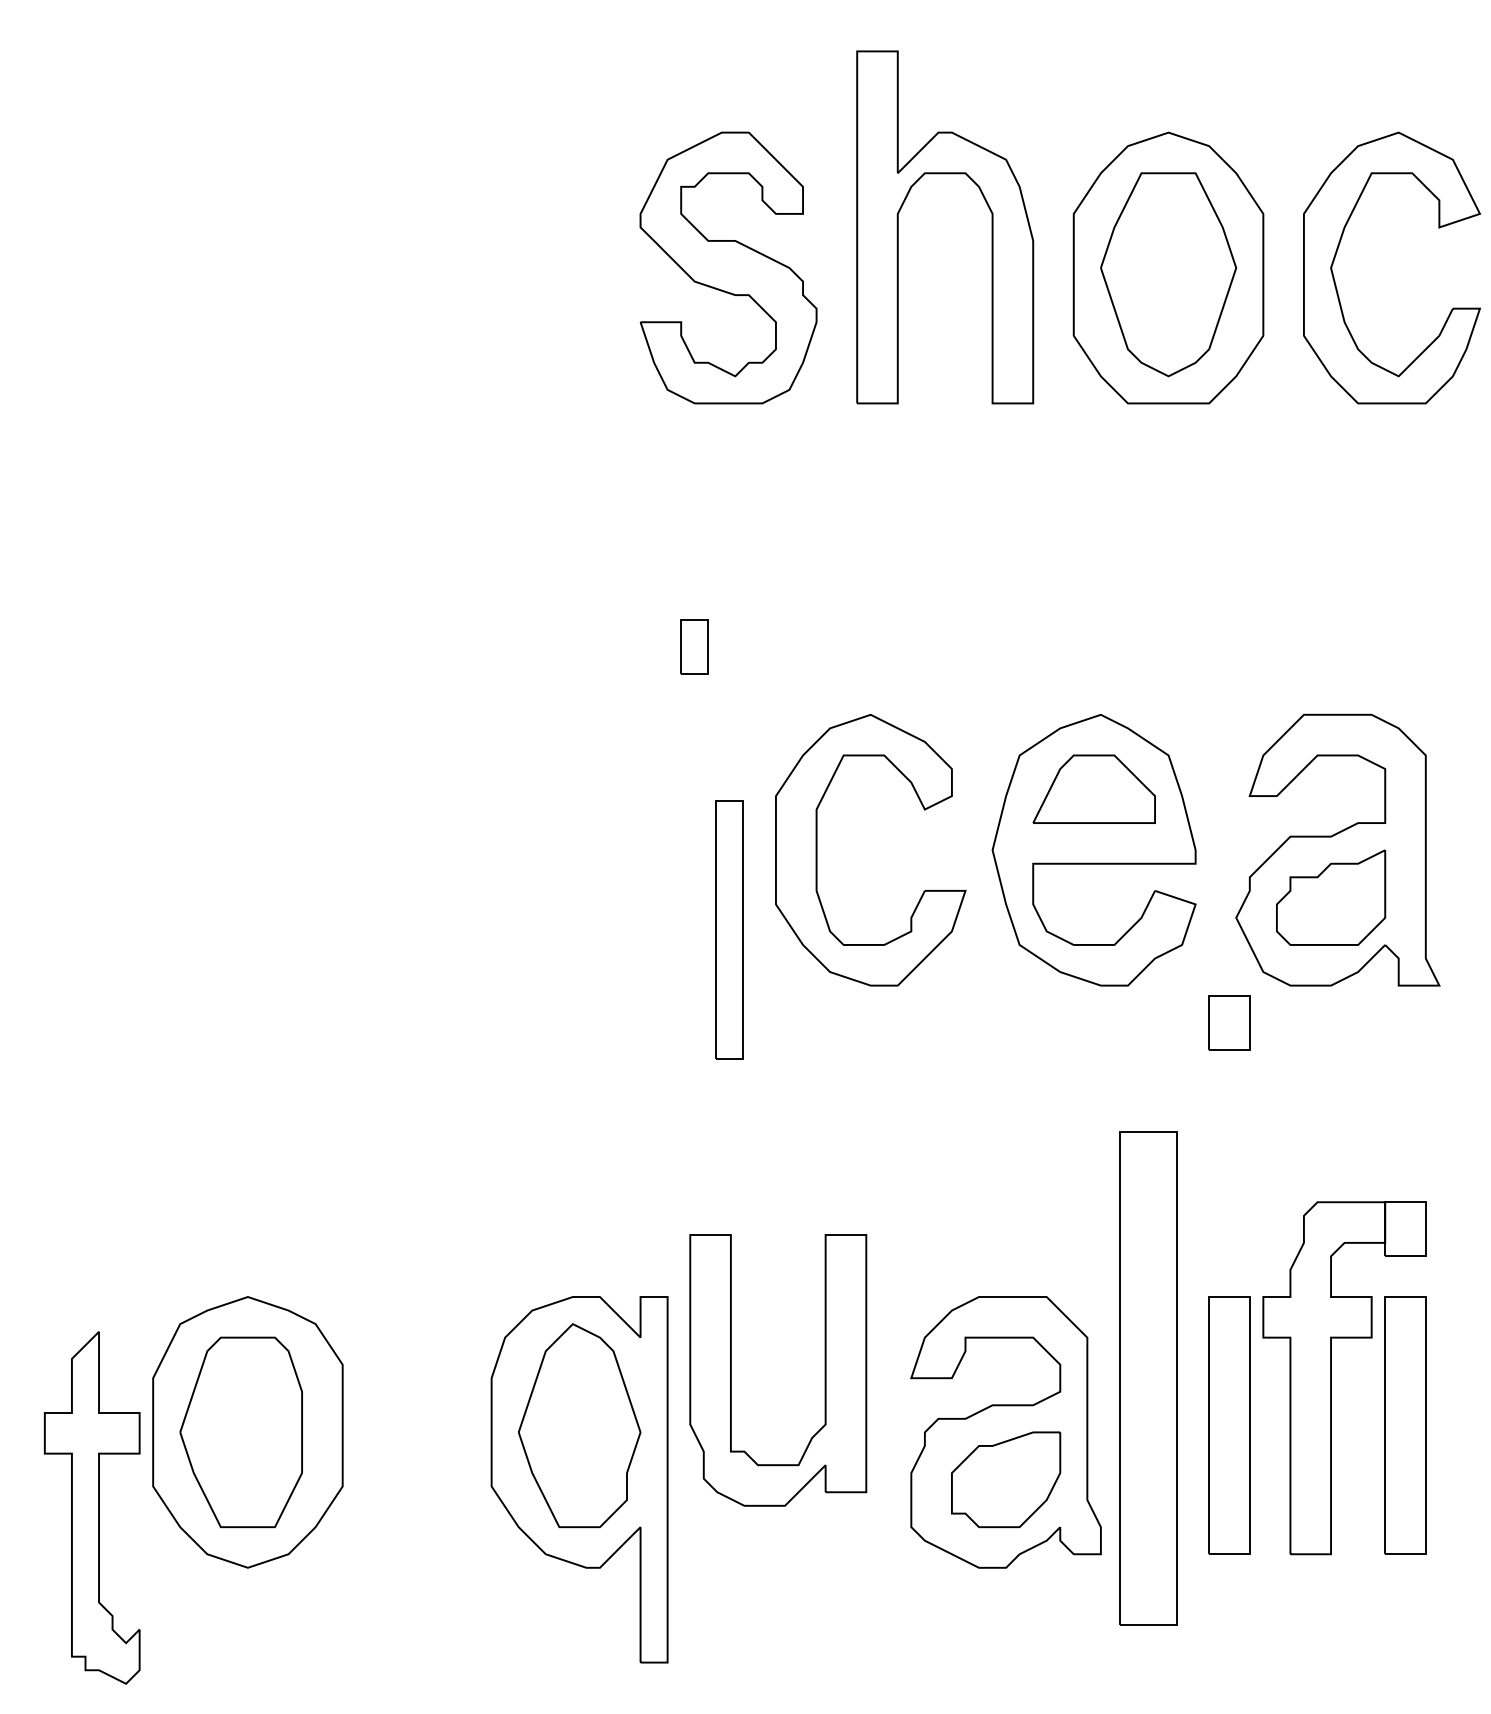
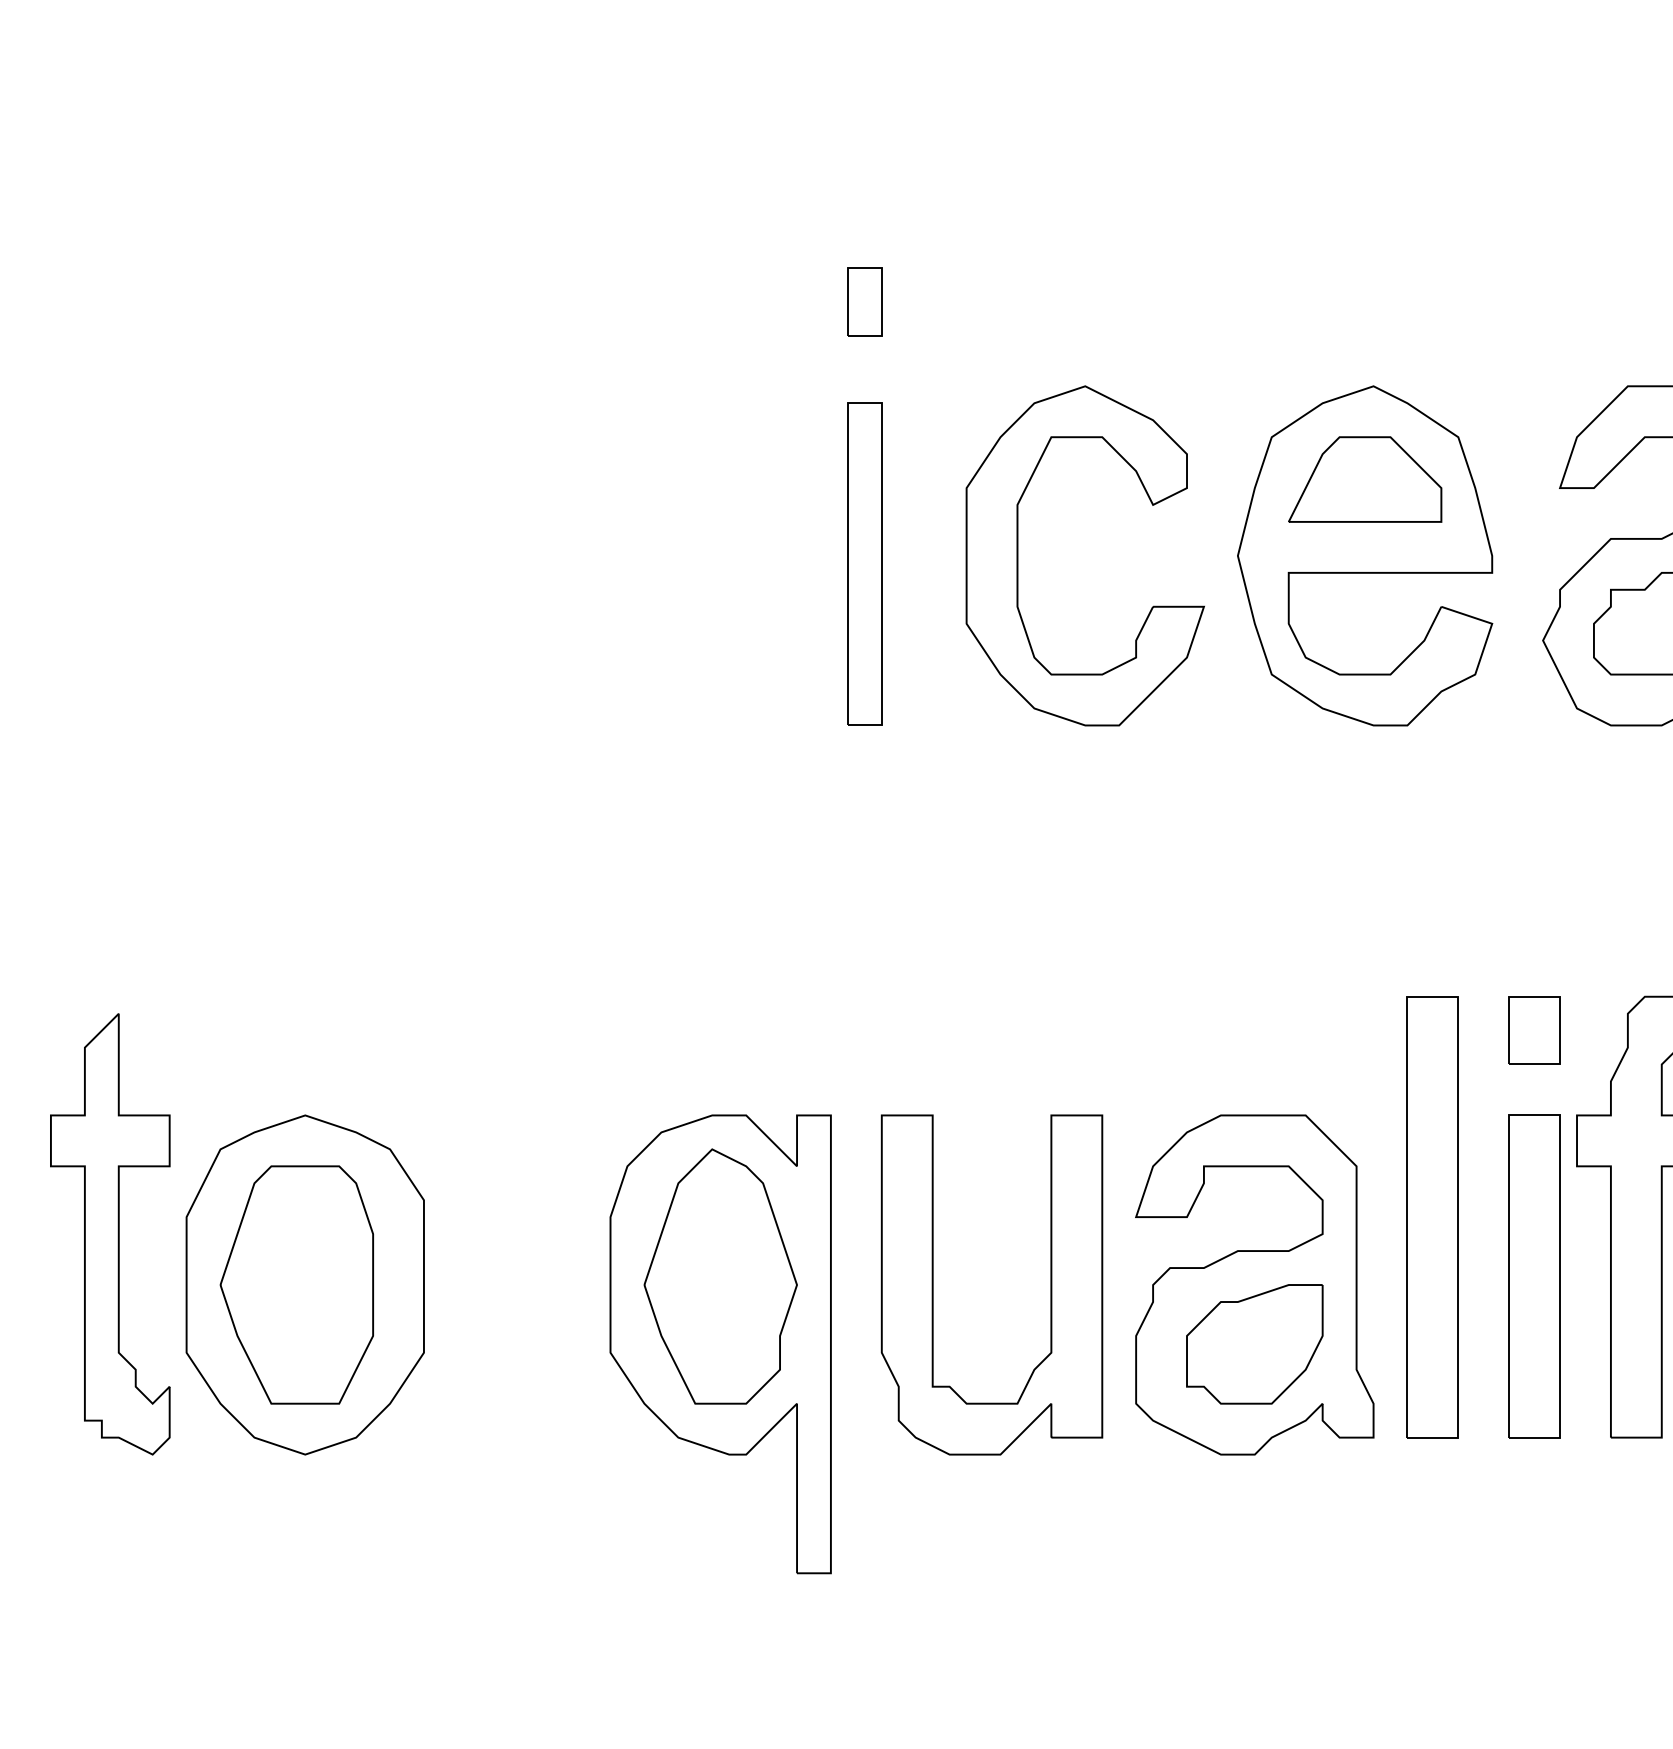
part: (729, 929) -> (864, 563), moved
part: (1229, 1022) -> (1534, 1029), moved
part: (824, 1370) -> (1049, 1285), moved
part: (1148, 1377) -> (1433, 1216), size x0.71
part: (92, 1507) -> (110, 1233), moved

